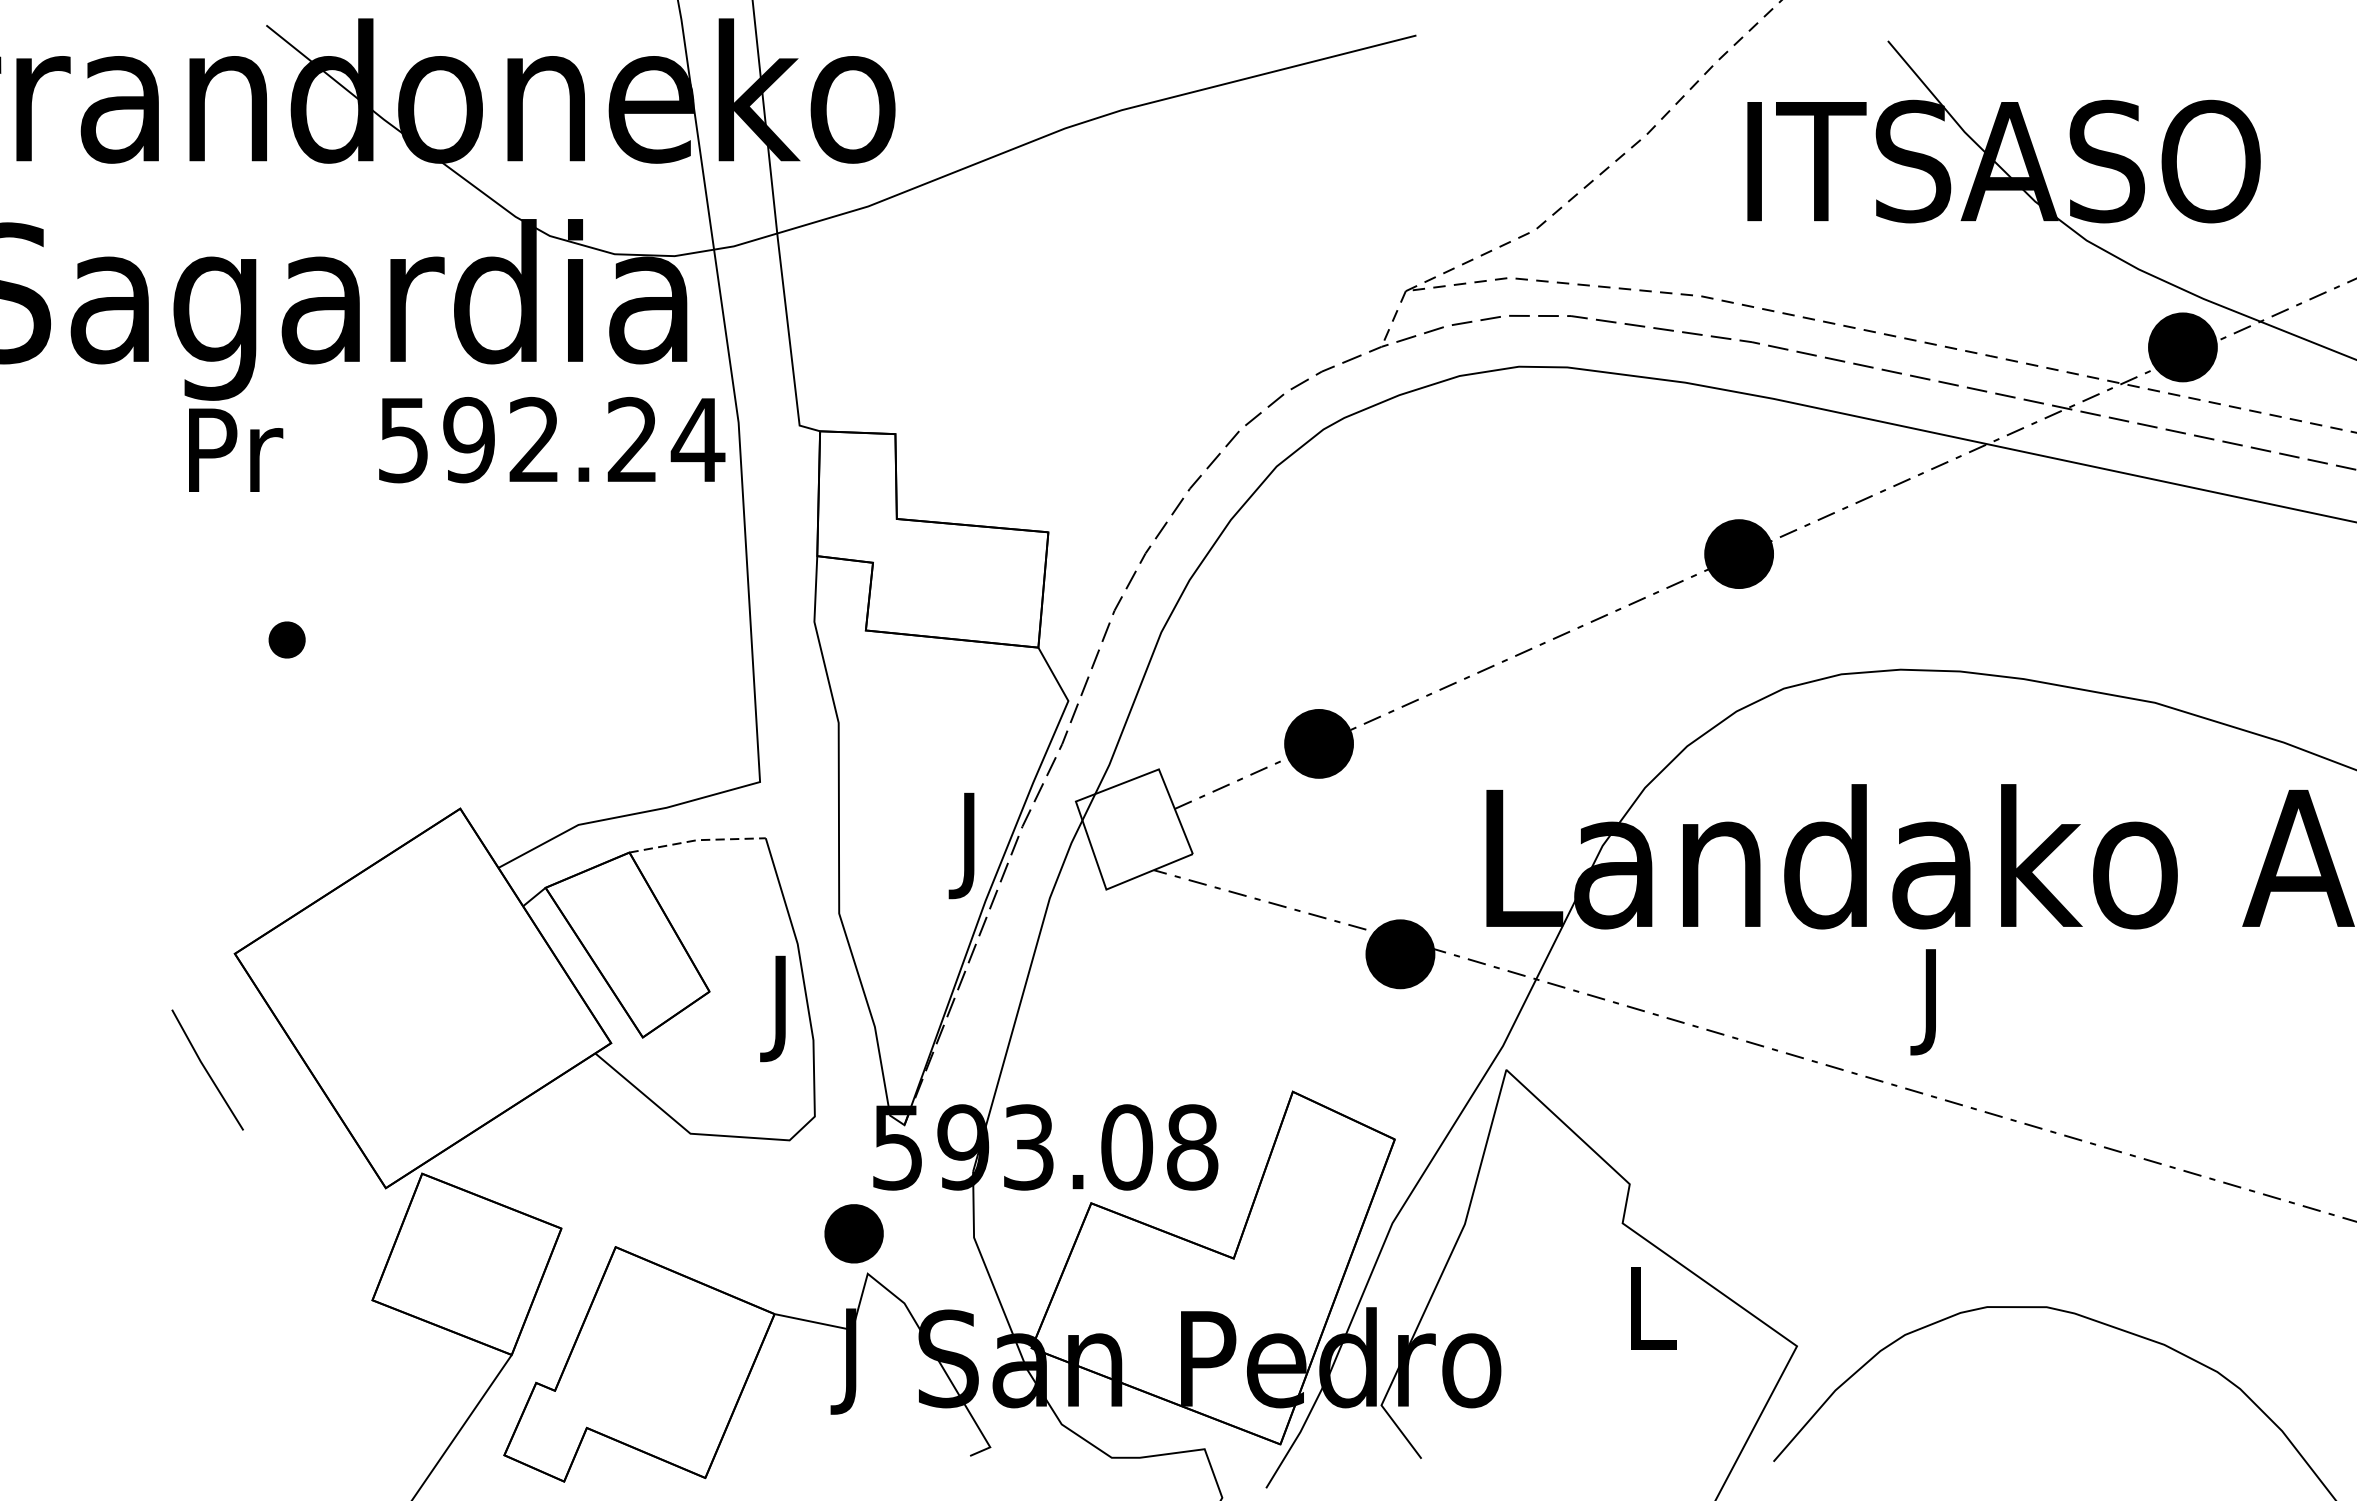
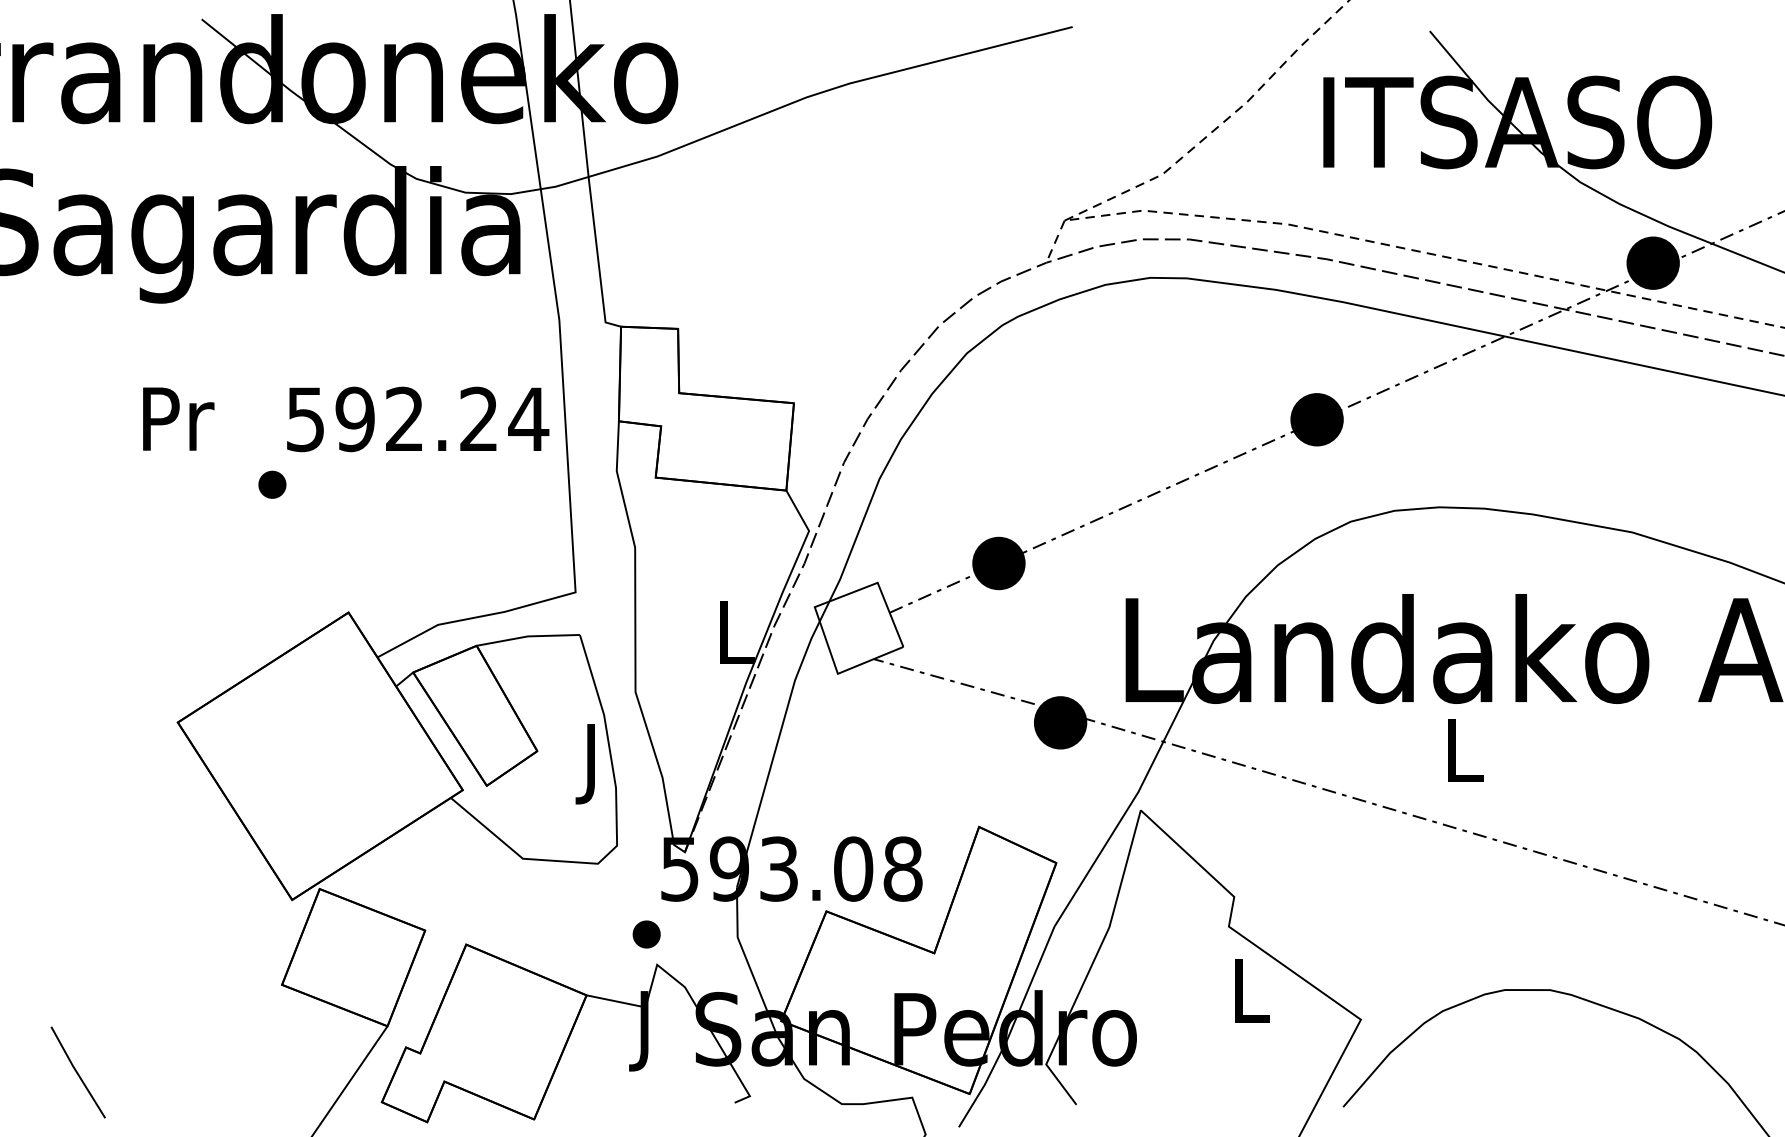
text: (552, 440) -> (418, 419), moved
text: (235, 449) -> (178, 418), moved
part: (287, 639) -> (272, 484), moved
line: (696, 840) -> (527, 636), dashed -> solid
text: (972, 845) -> (736, 640), J -> L
text: (1933, 1002) -> (1464, 759), J -> L
line: (206, 1070) -> (77, 1072), moved
part: (853, 1233) -> (646, 934), size x0.62

